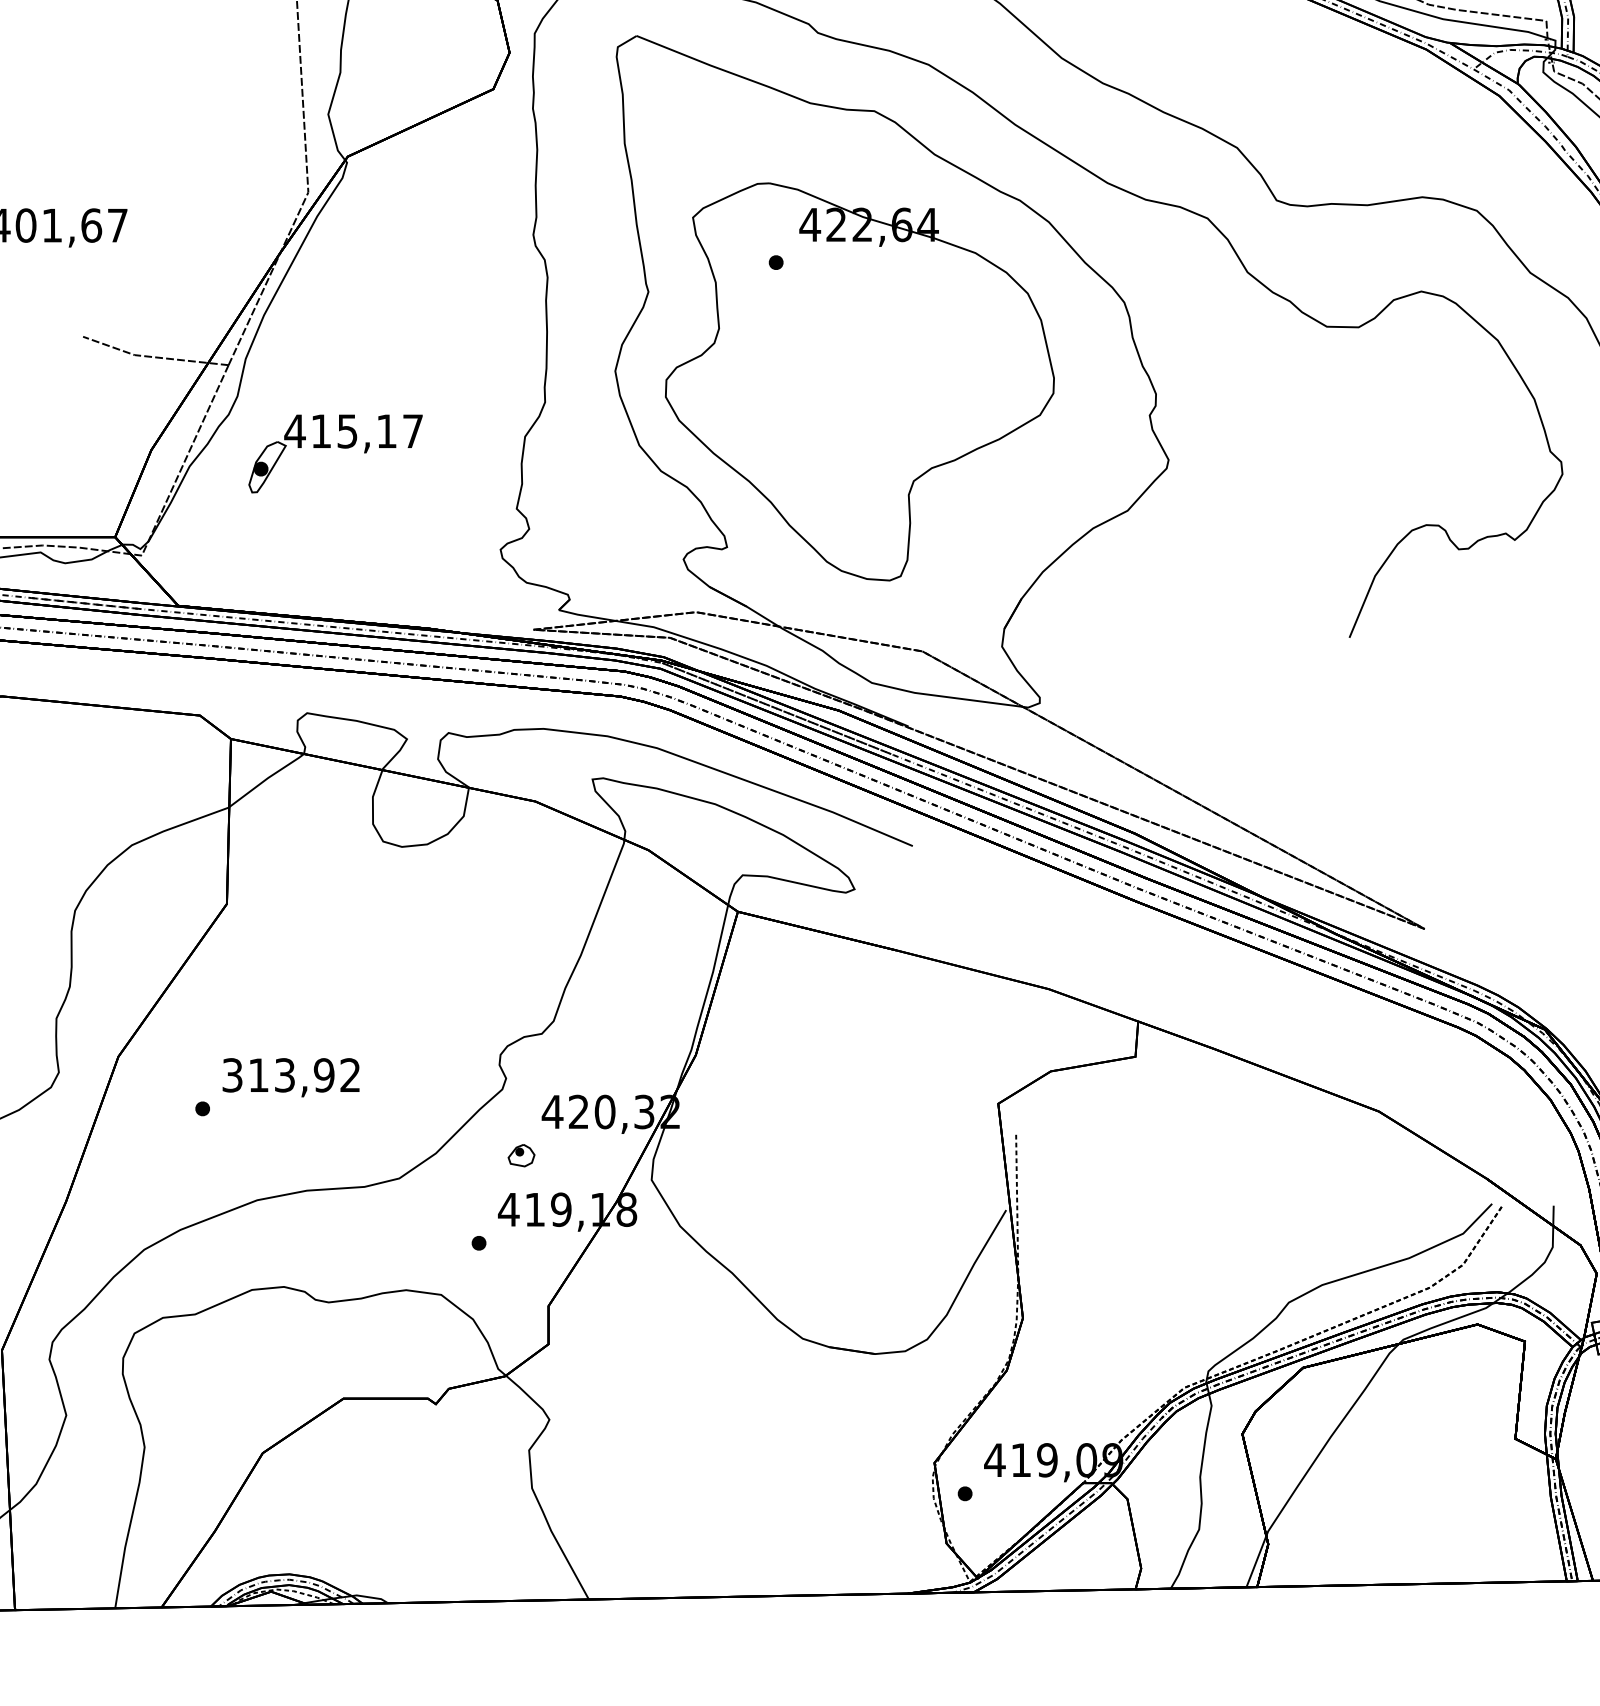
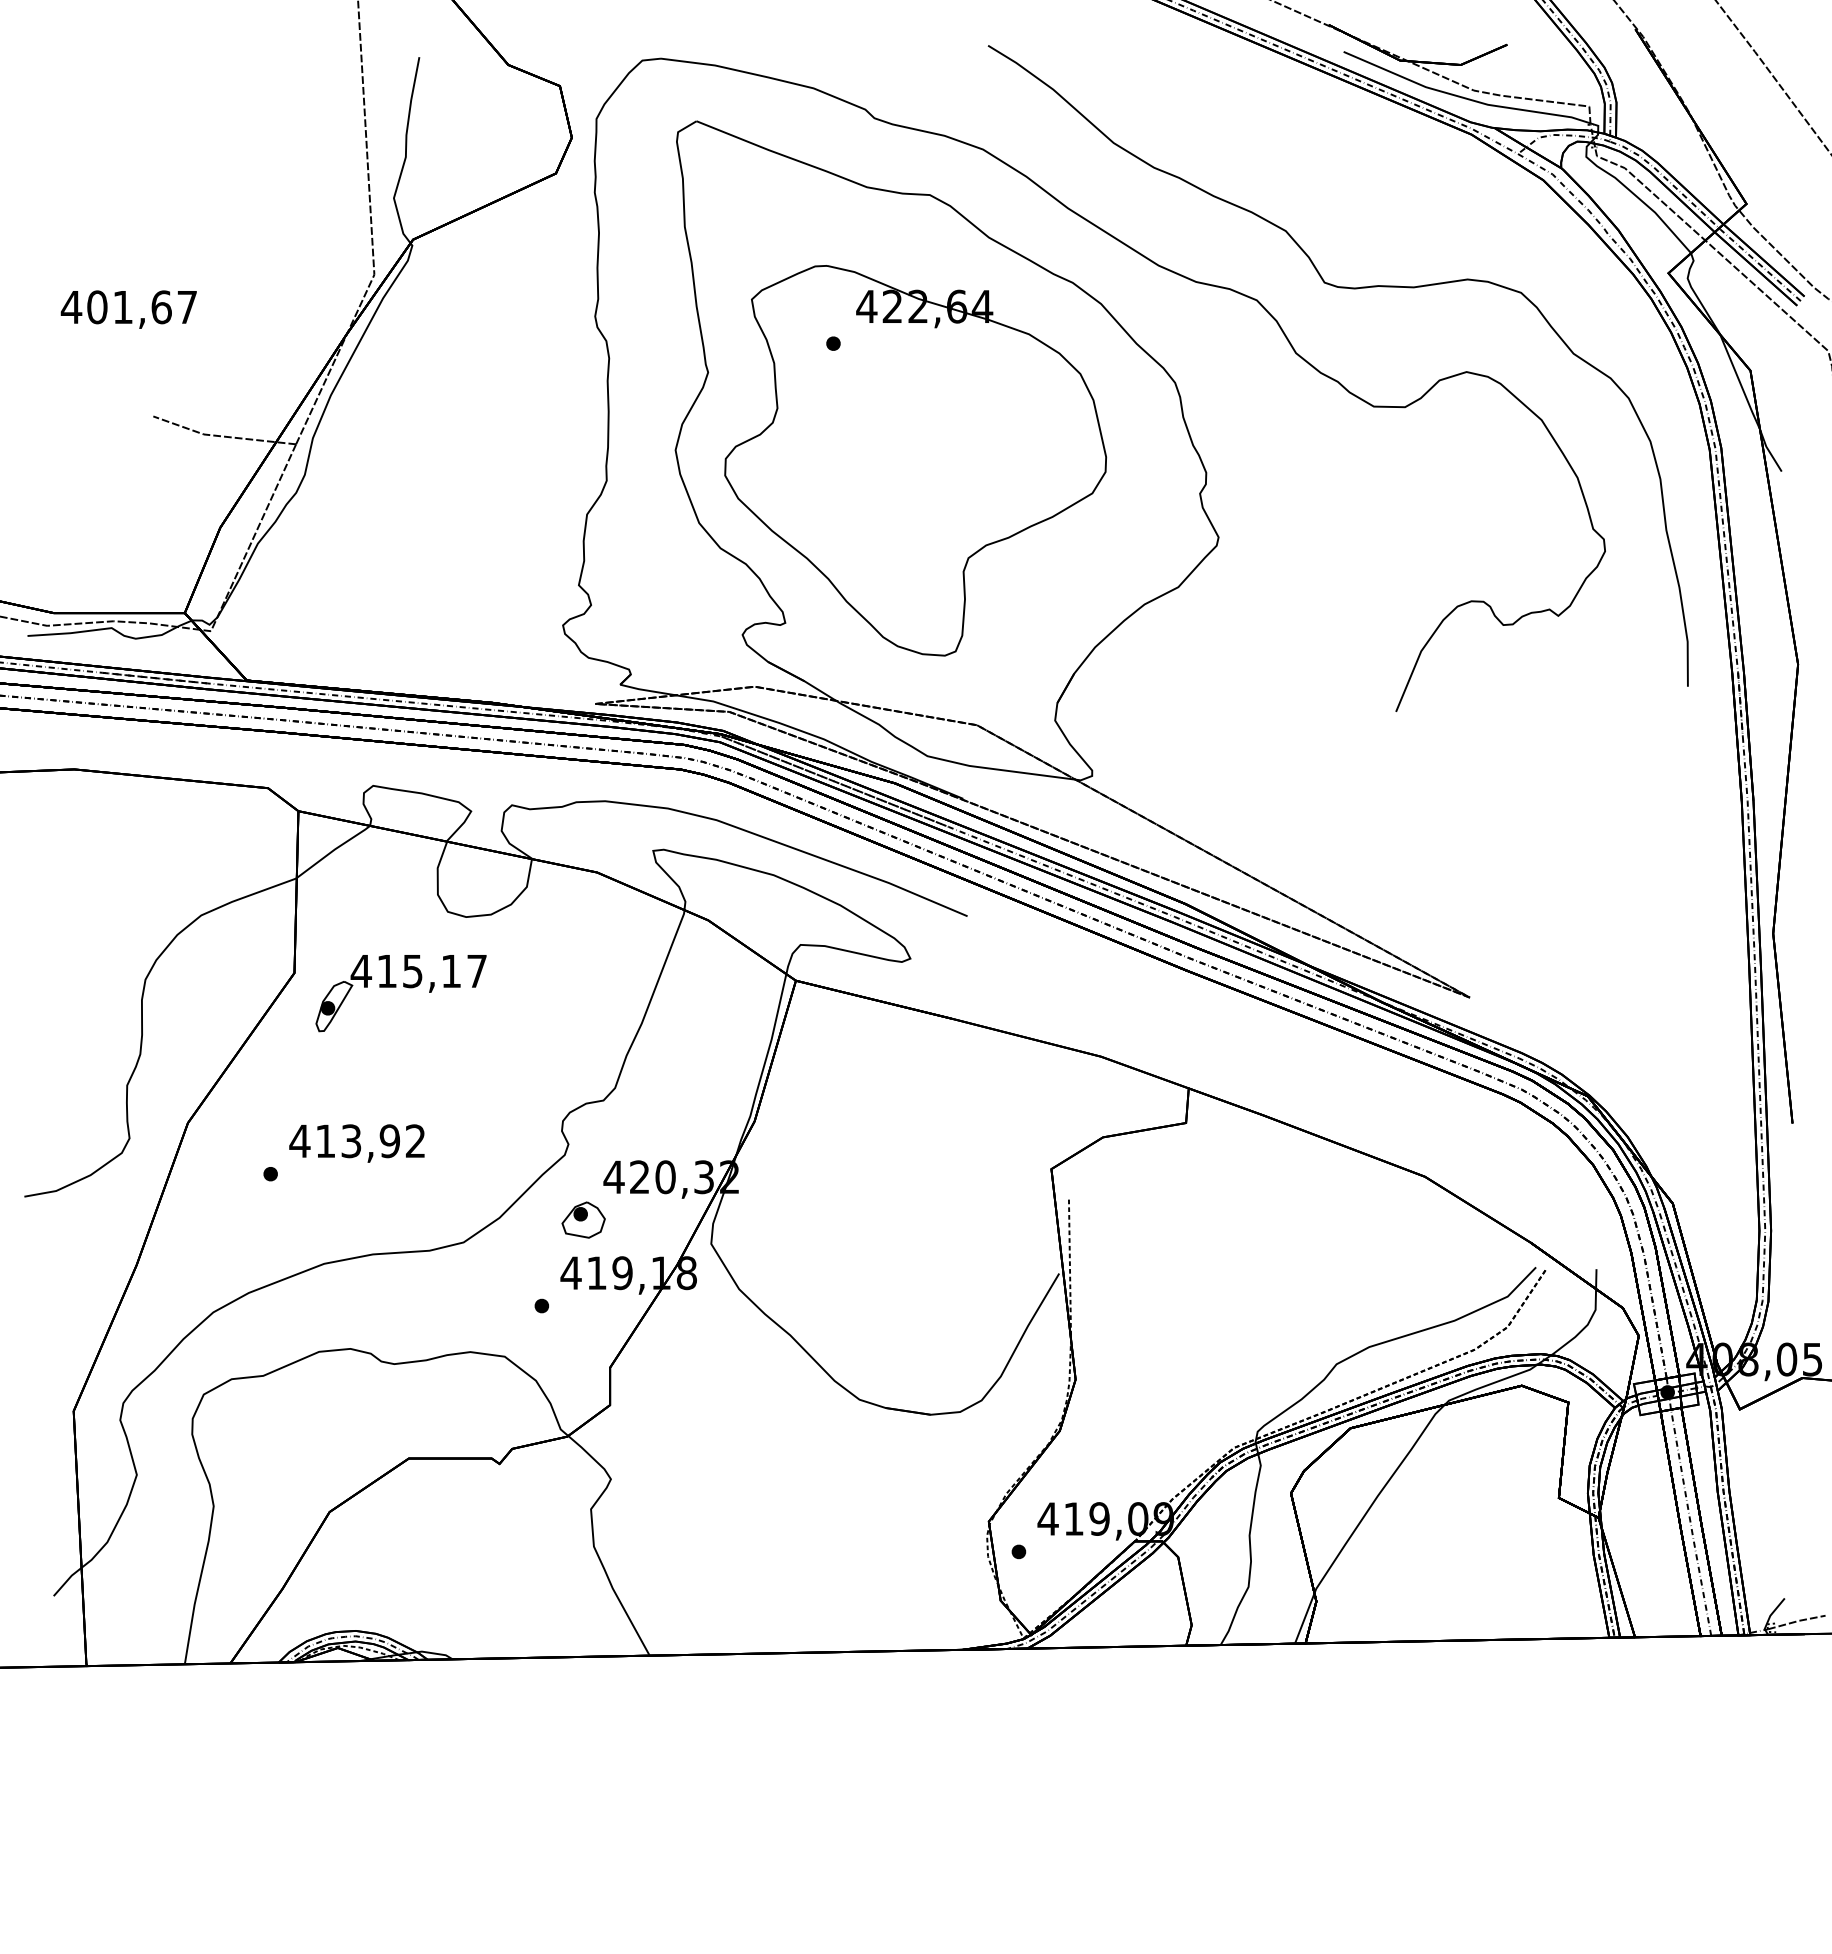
part: (330, 447) -> (396, 987), moved
text: (232, 1075) -> (299, 1141), 313,92 -> 413,92
part: (521, 1155) -> (583, 1219), size x1.67

